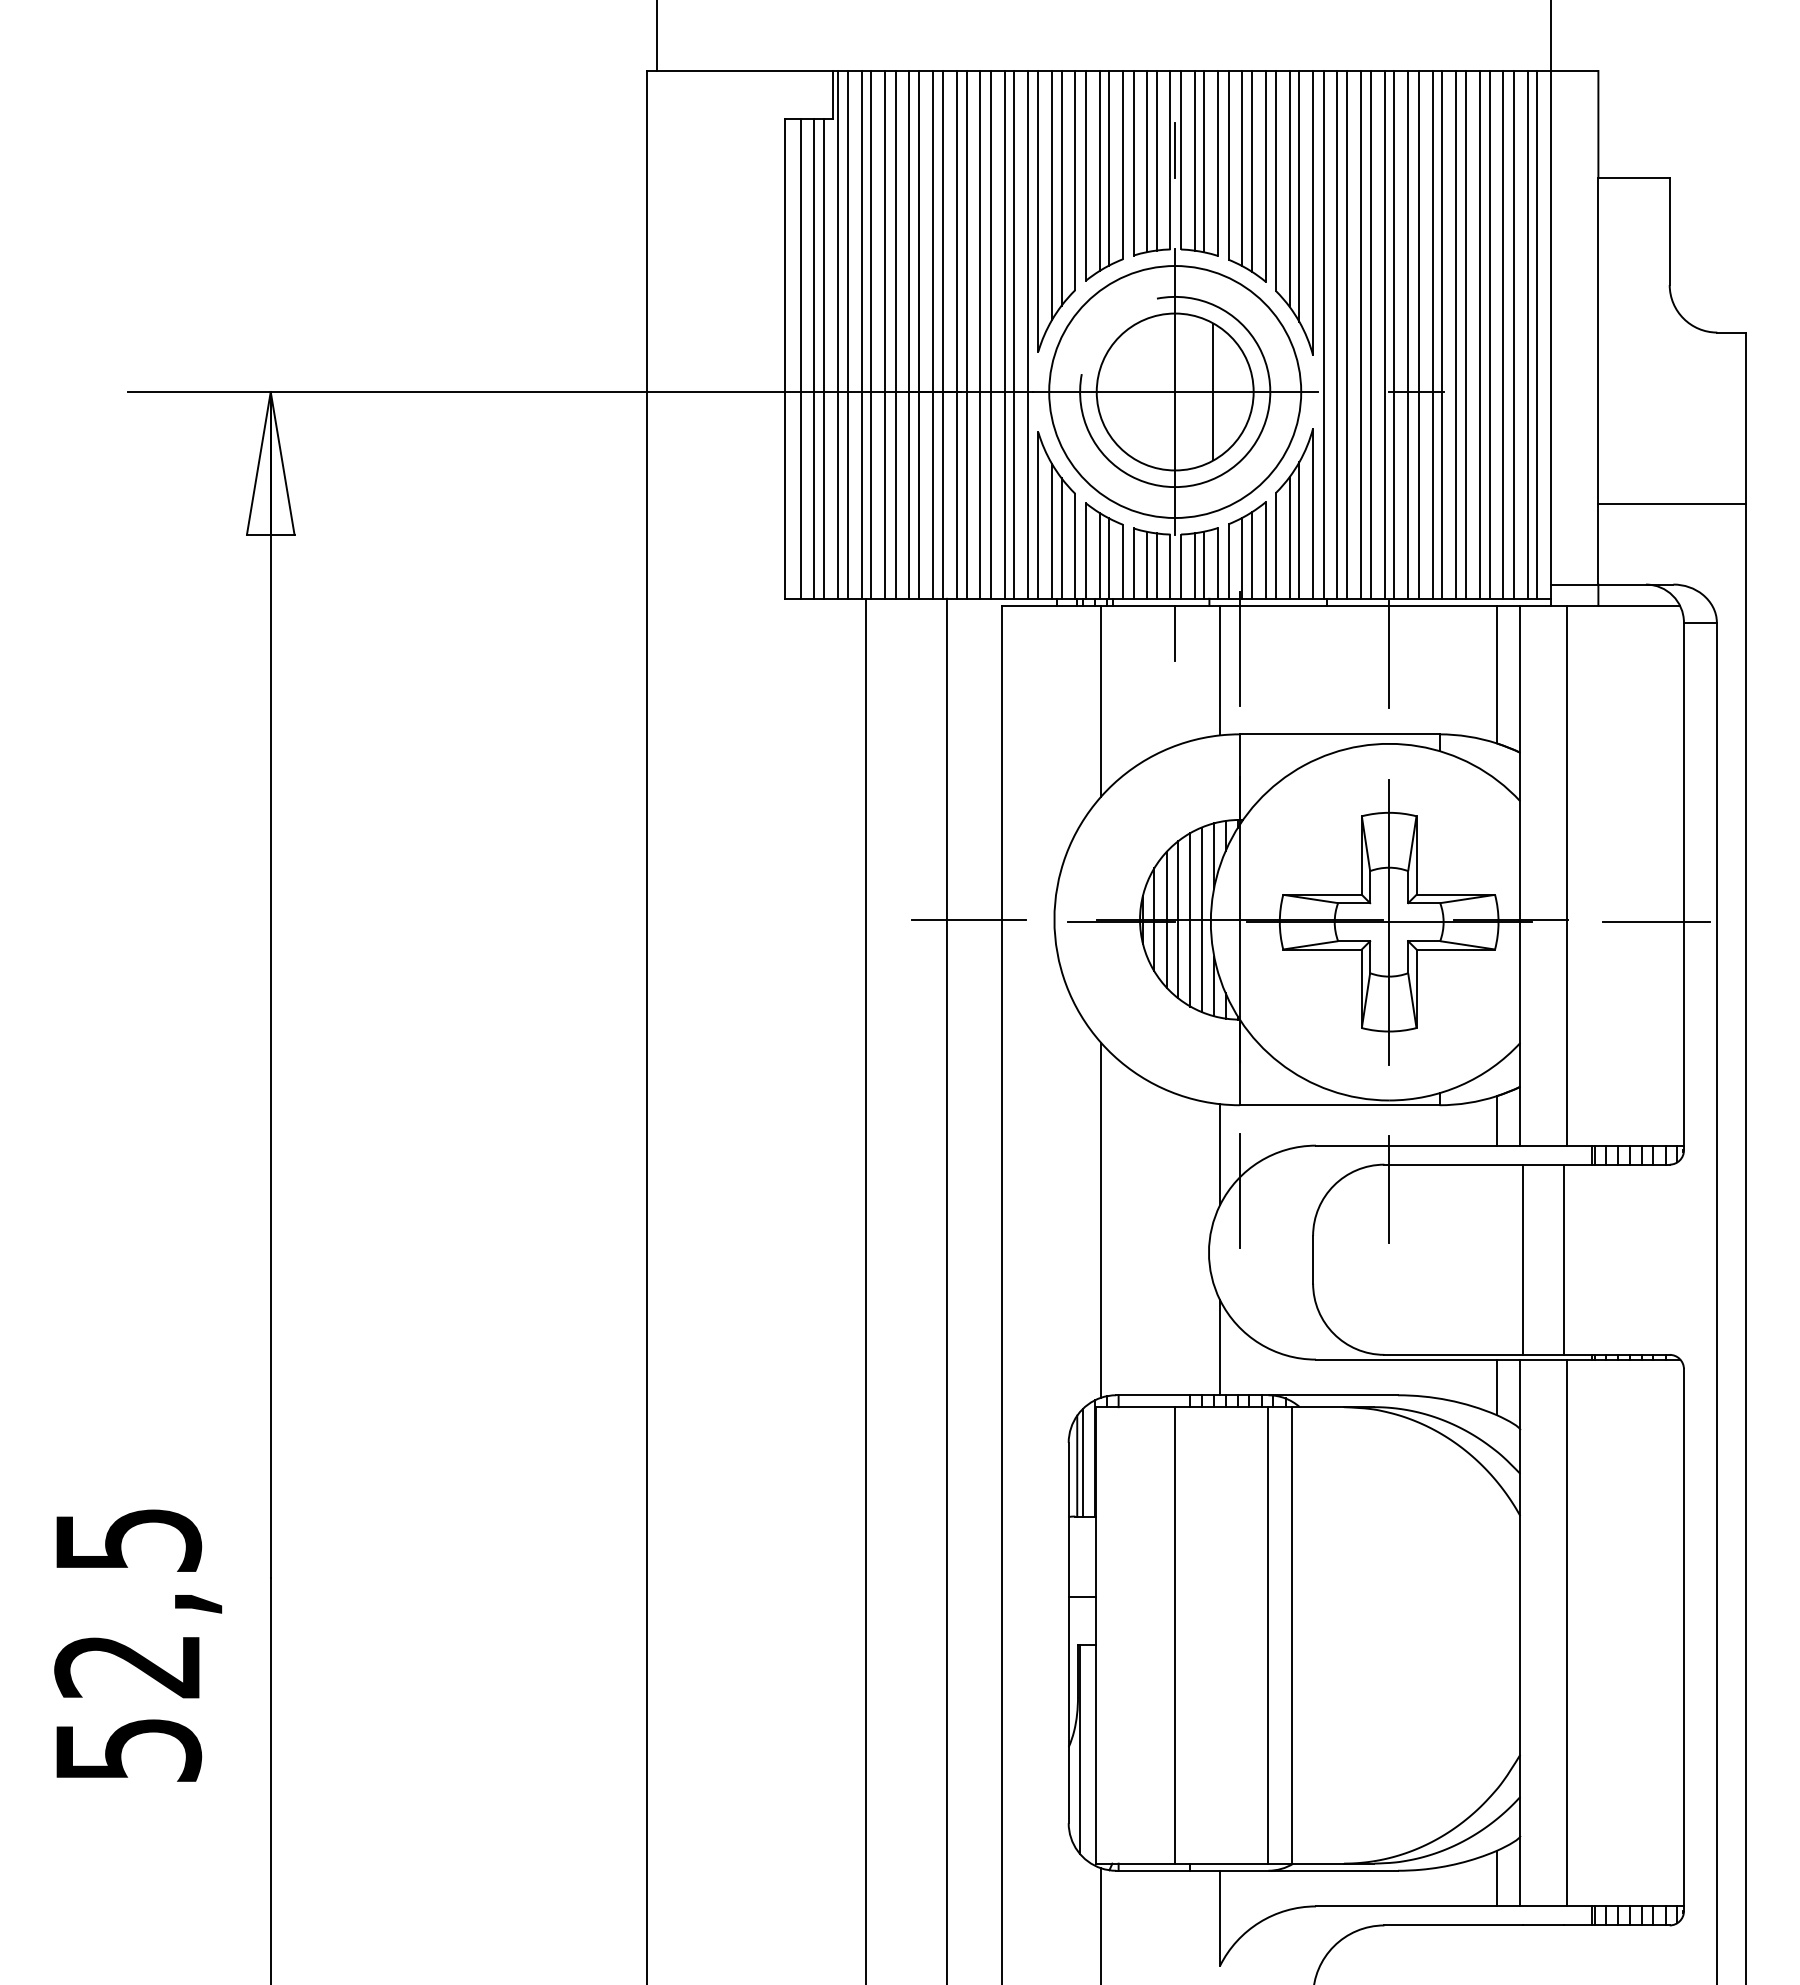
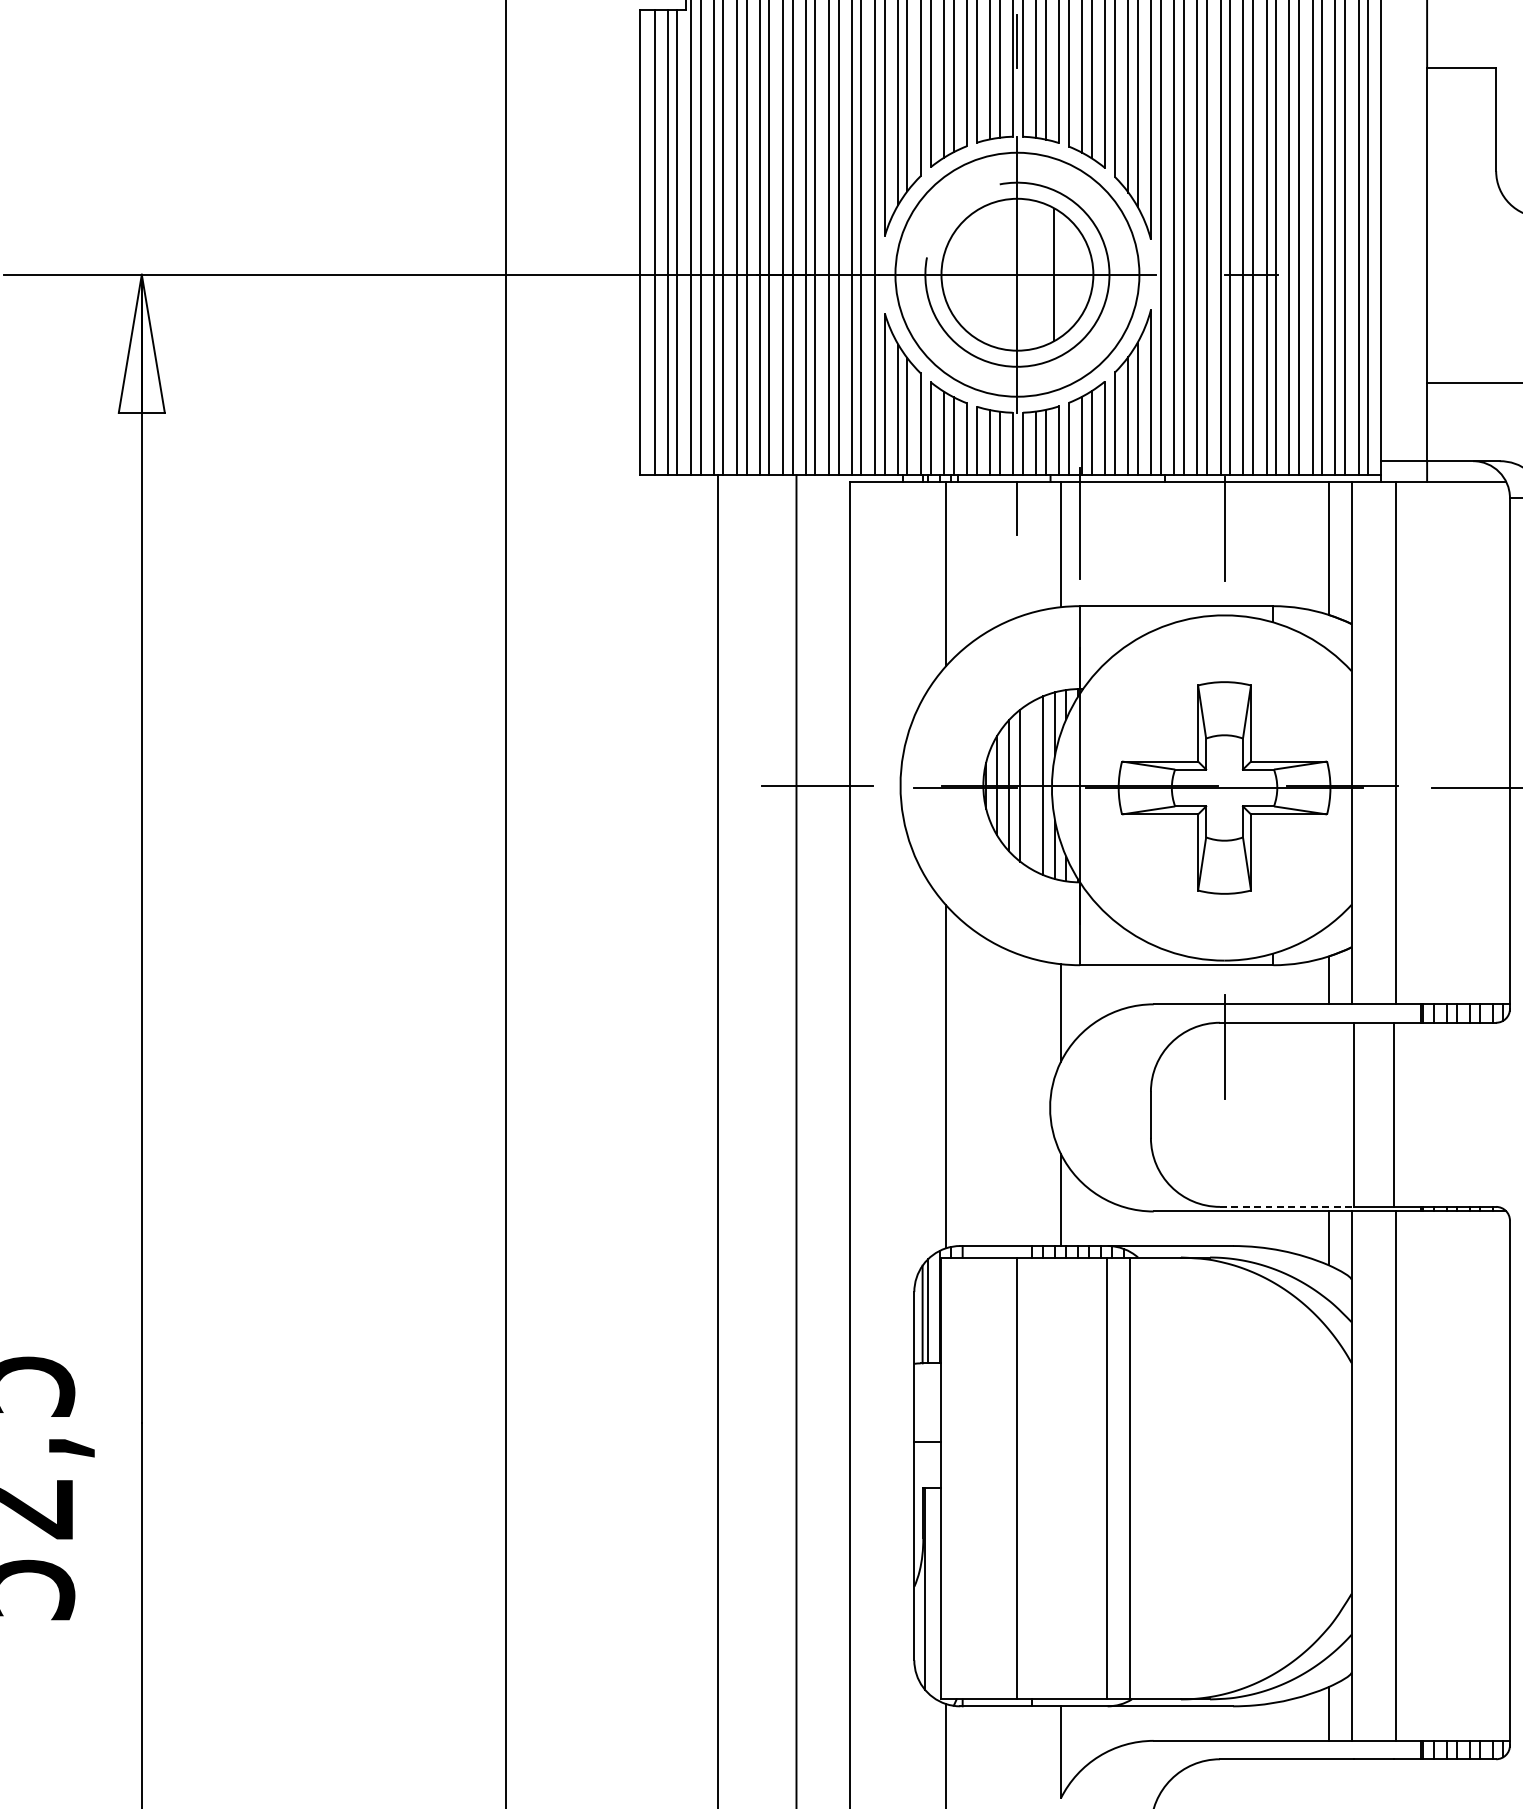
line: (1190, 919) -> (1032, 785), removed
line: (1389, 921) -> (1224, 787), removed
line: (1239, 1190) -> (1079, 1047), removed
line: (1454, 1354) -> (1287, 1206), solid -> dashed

